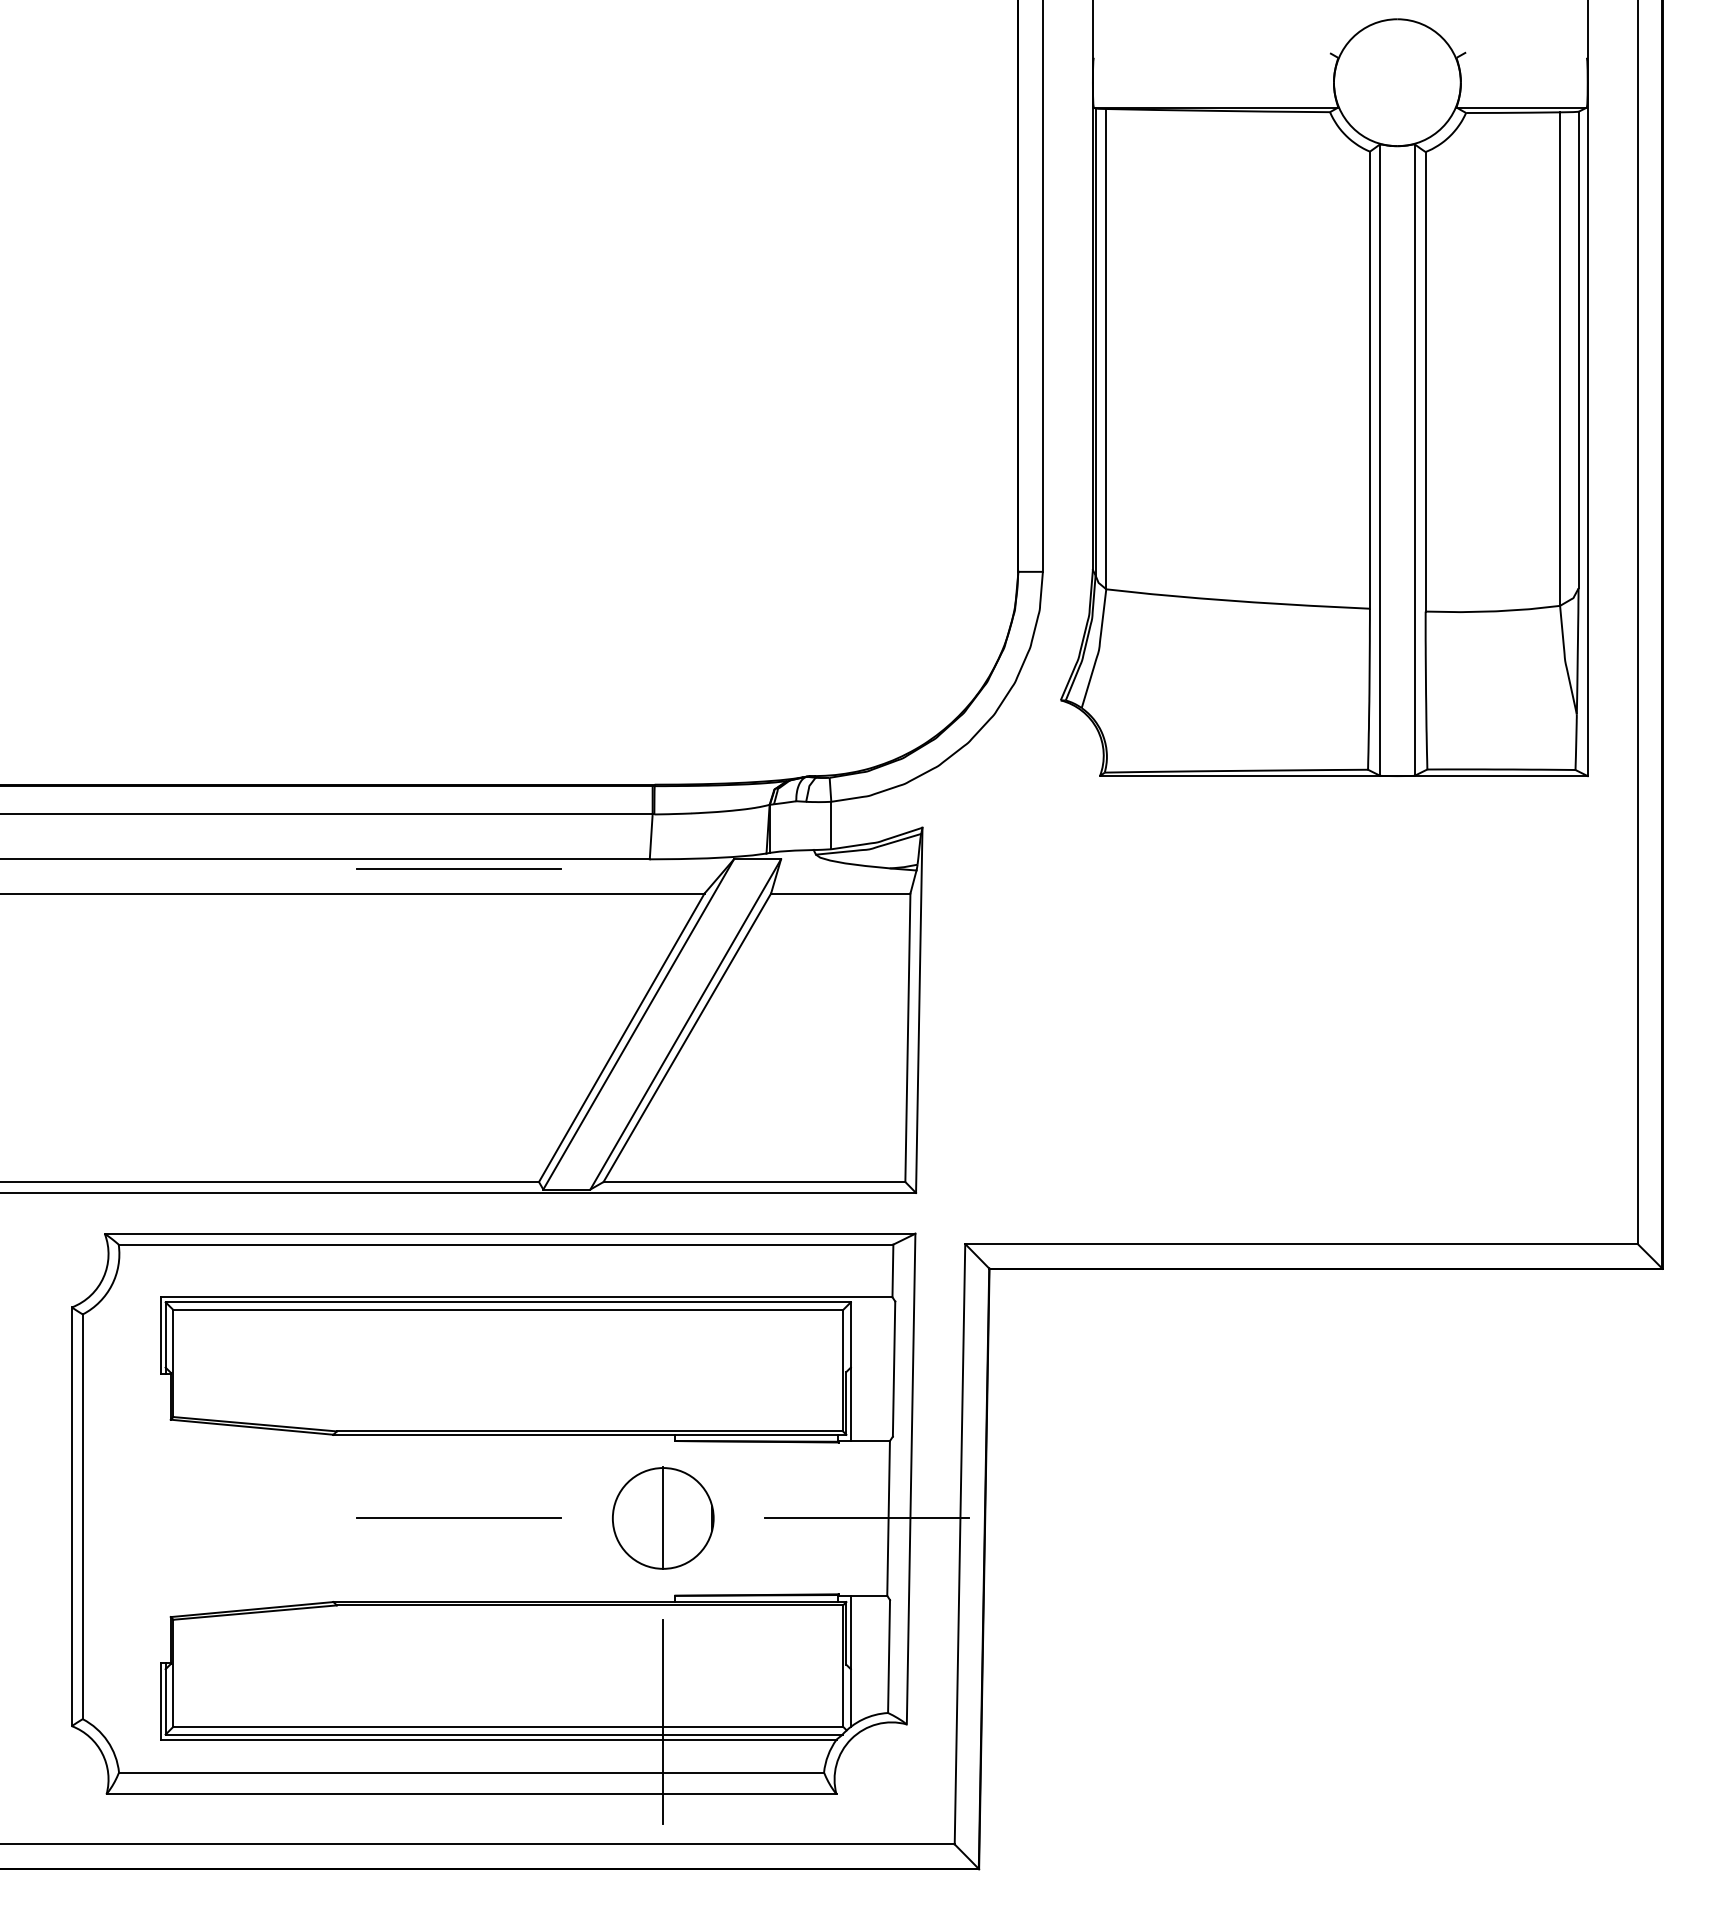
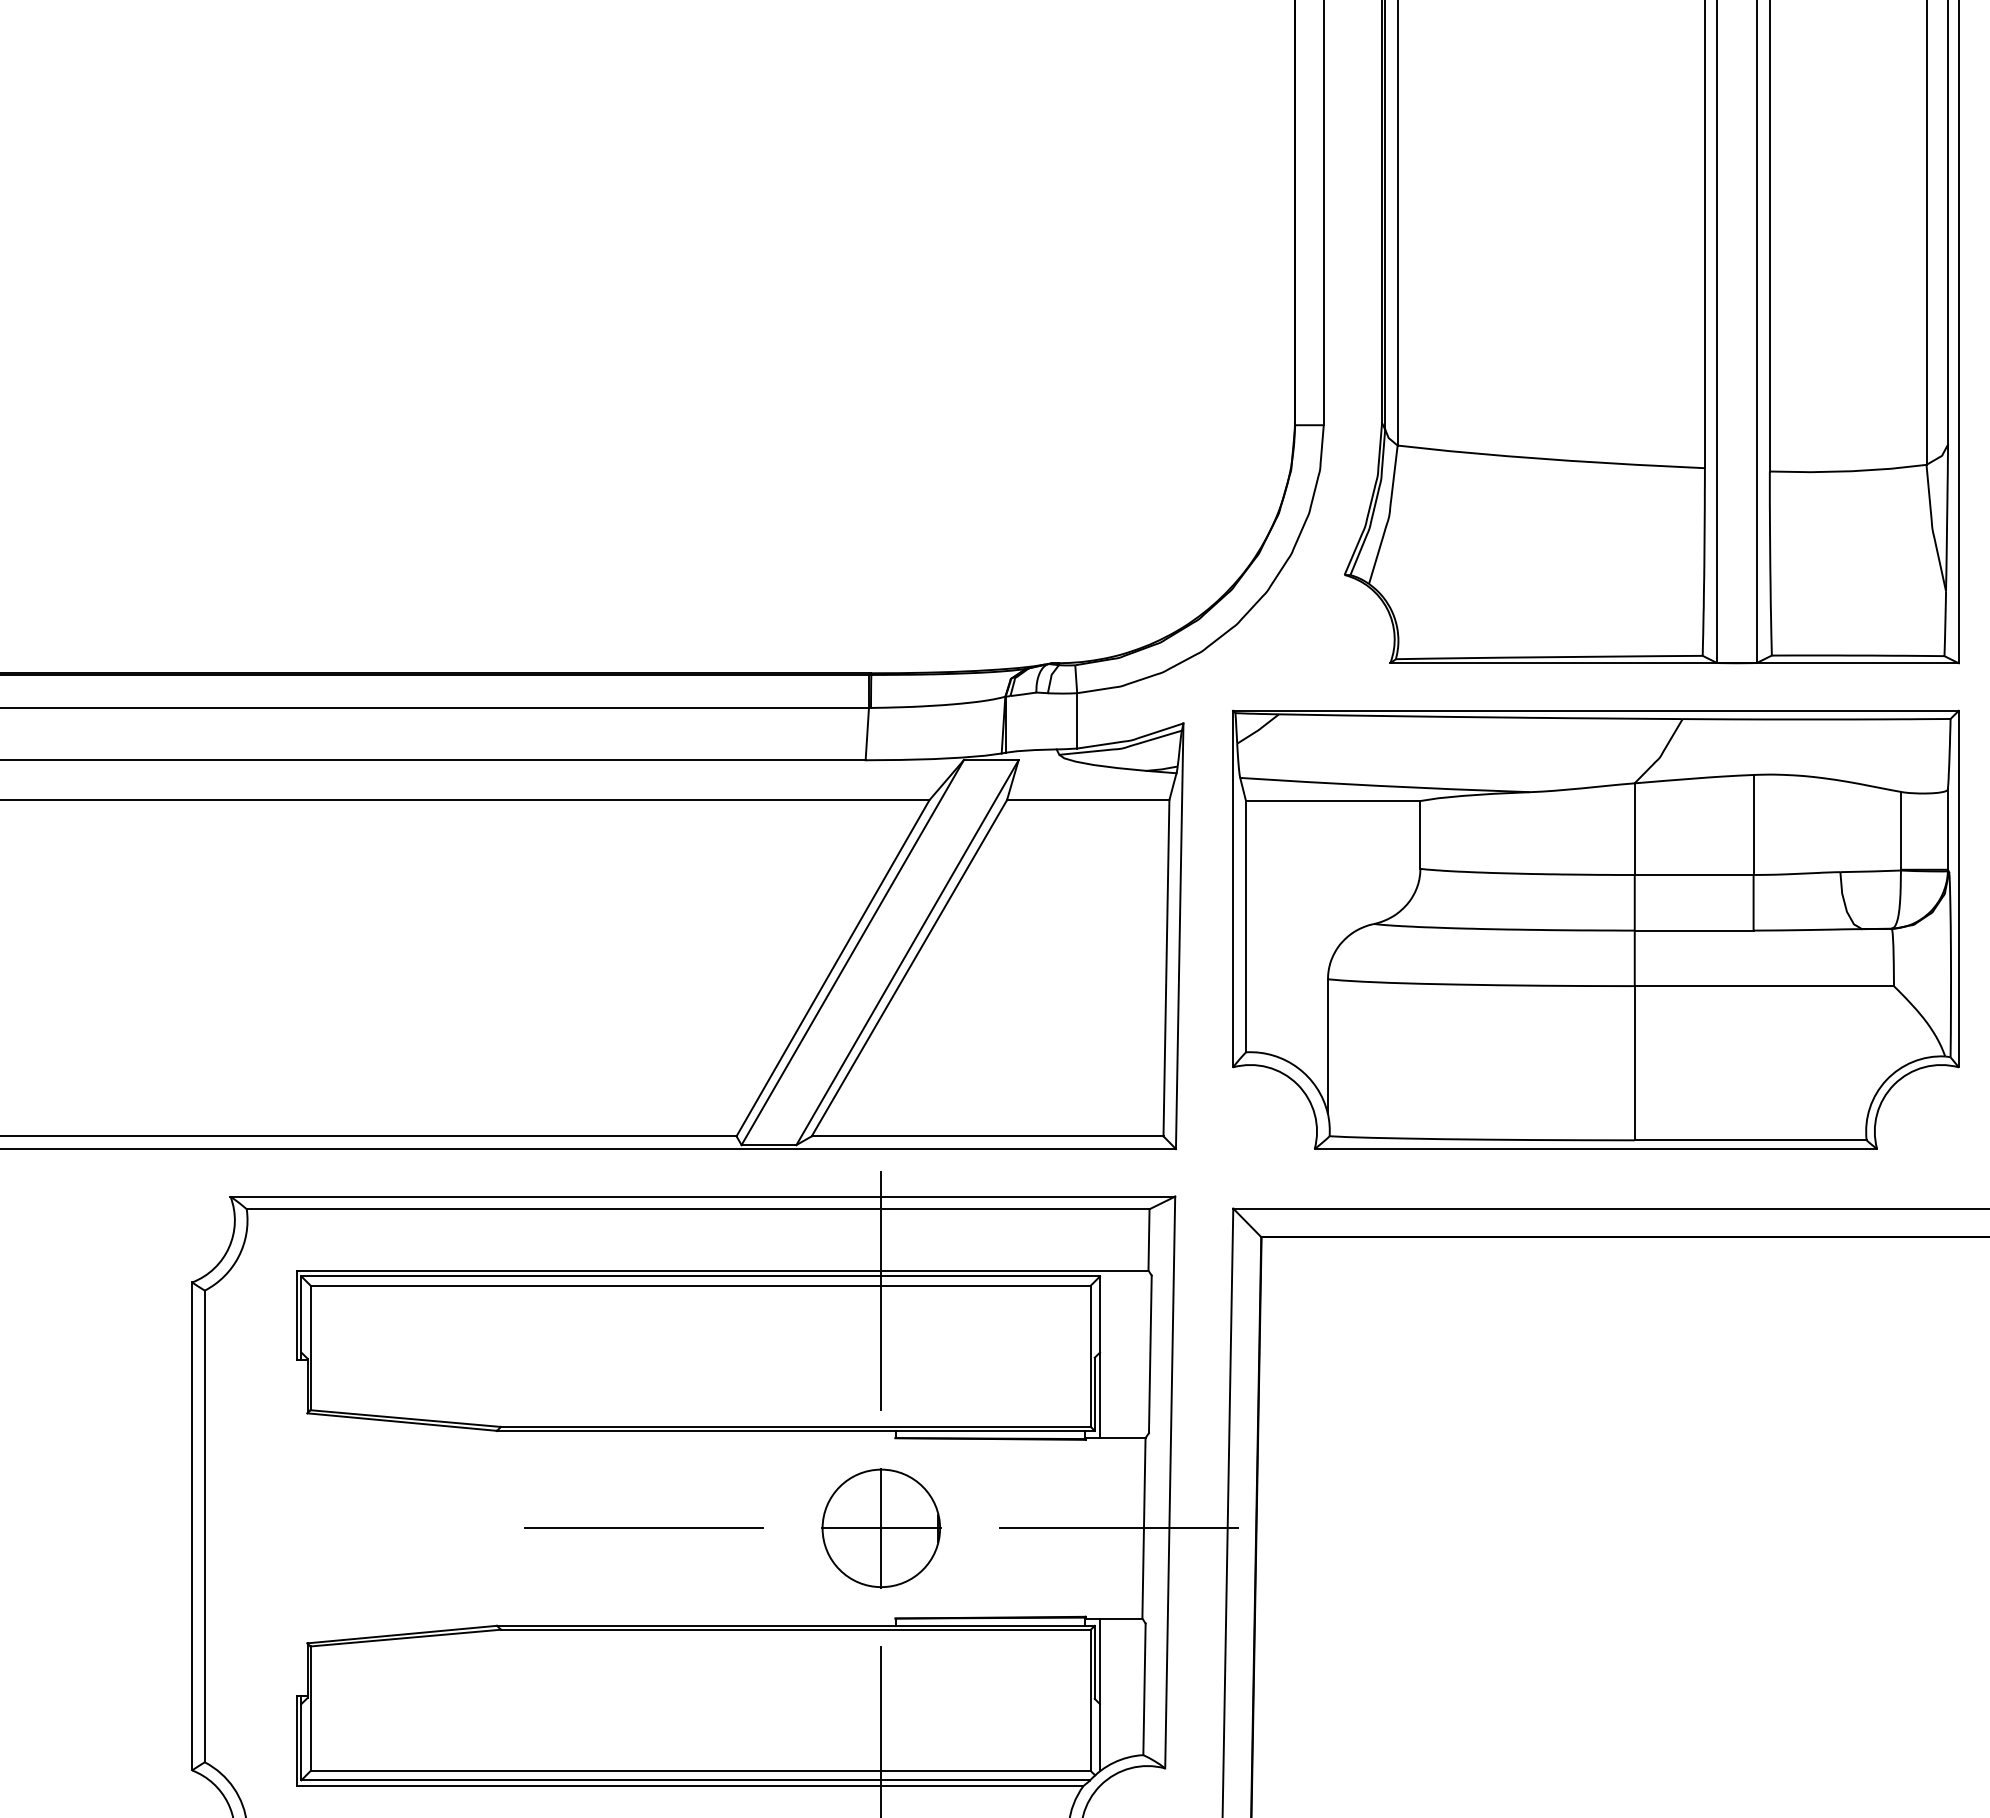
line: (458, 868) -> (642, 770), removed
part: (1276, 1004) -> (1596, 929), added
line: (663, 1314) -> (881, 1290), added
line: (663, 1518) -> (881, 1528), added

